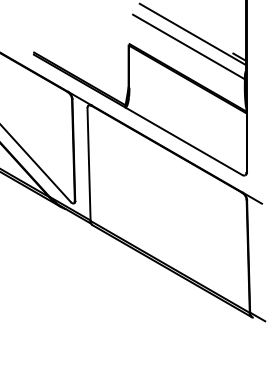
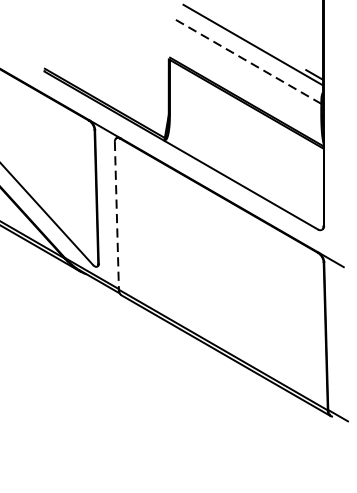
line: (188, 47) -> (247, 62), solid -> dashed
line: (89, 165) -> (117, 216), solid -> dashed

